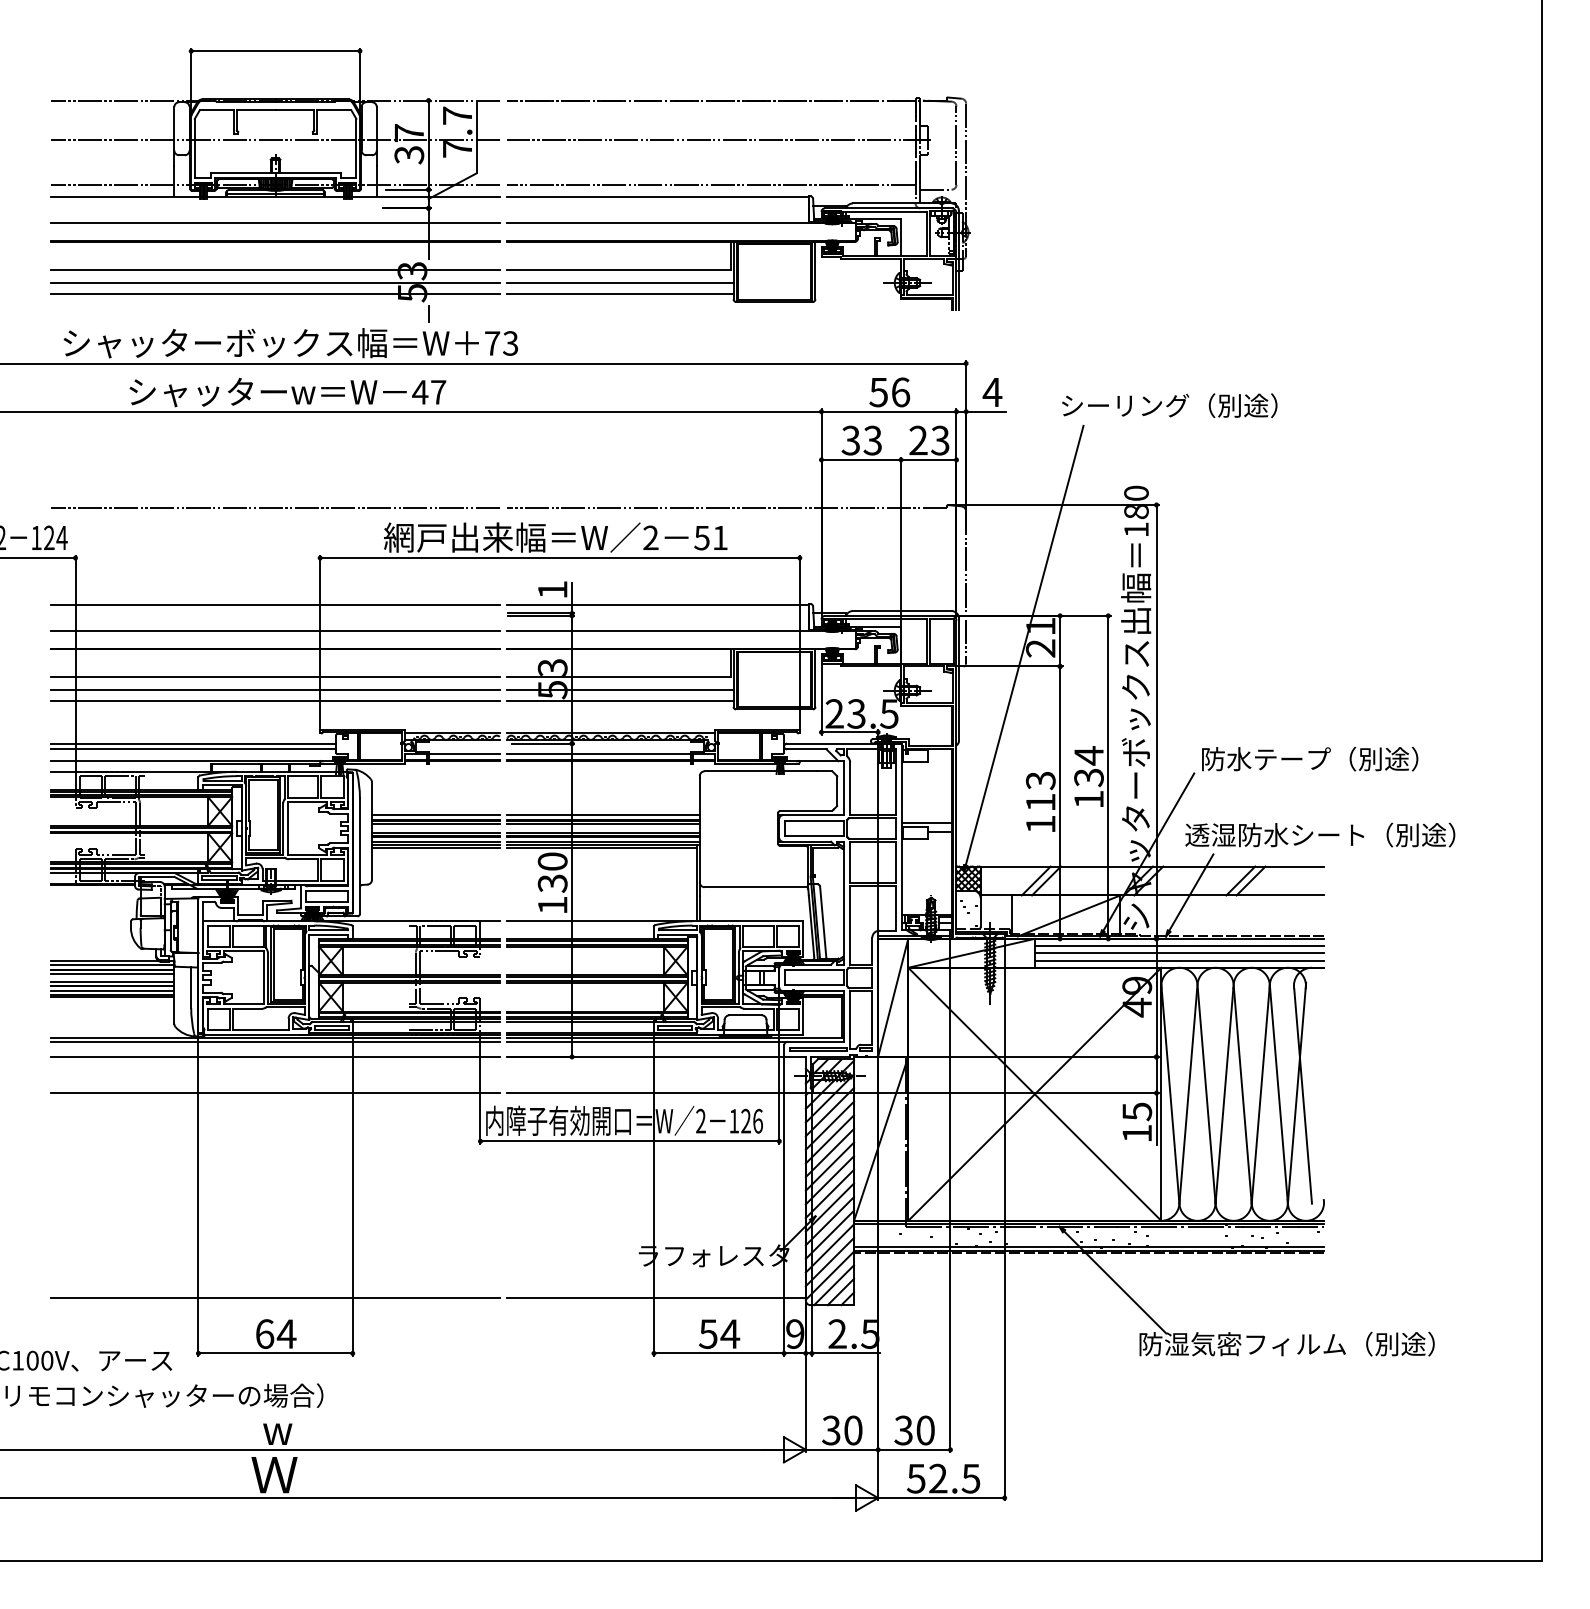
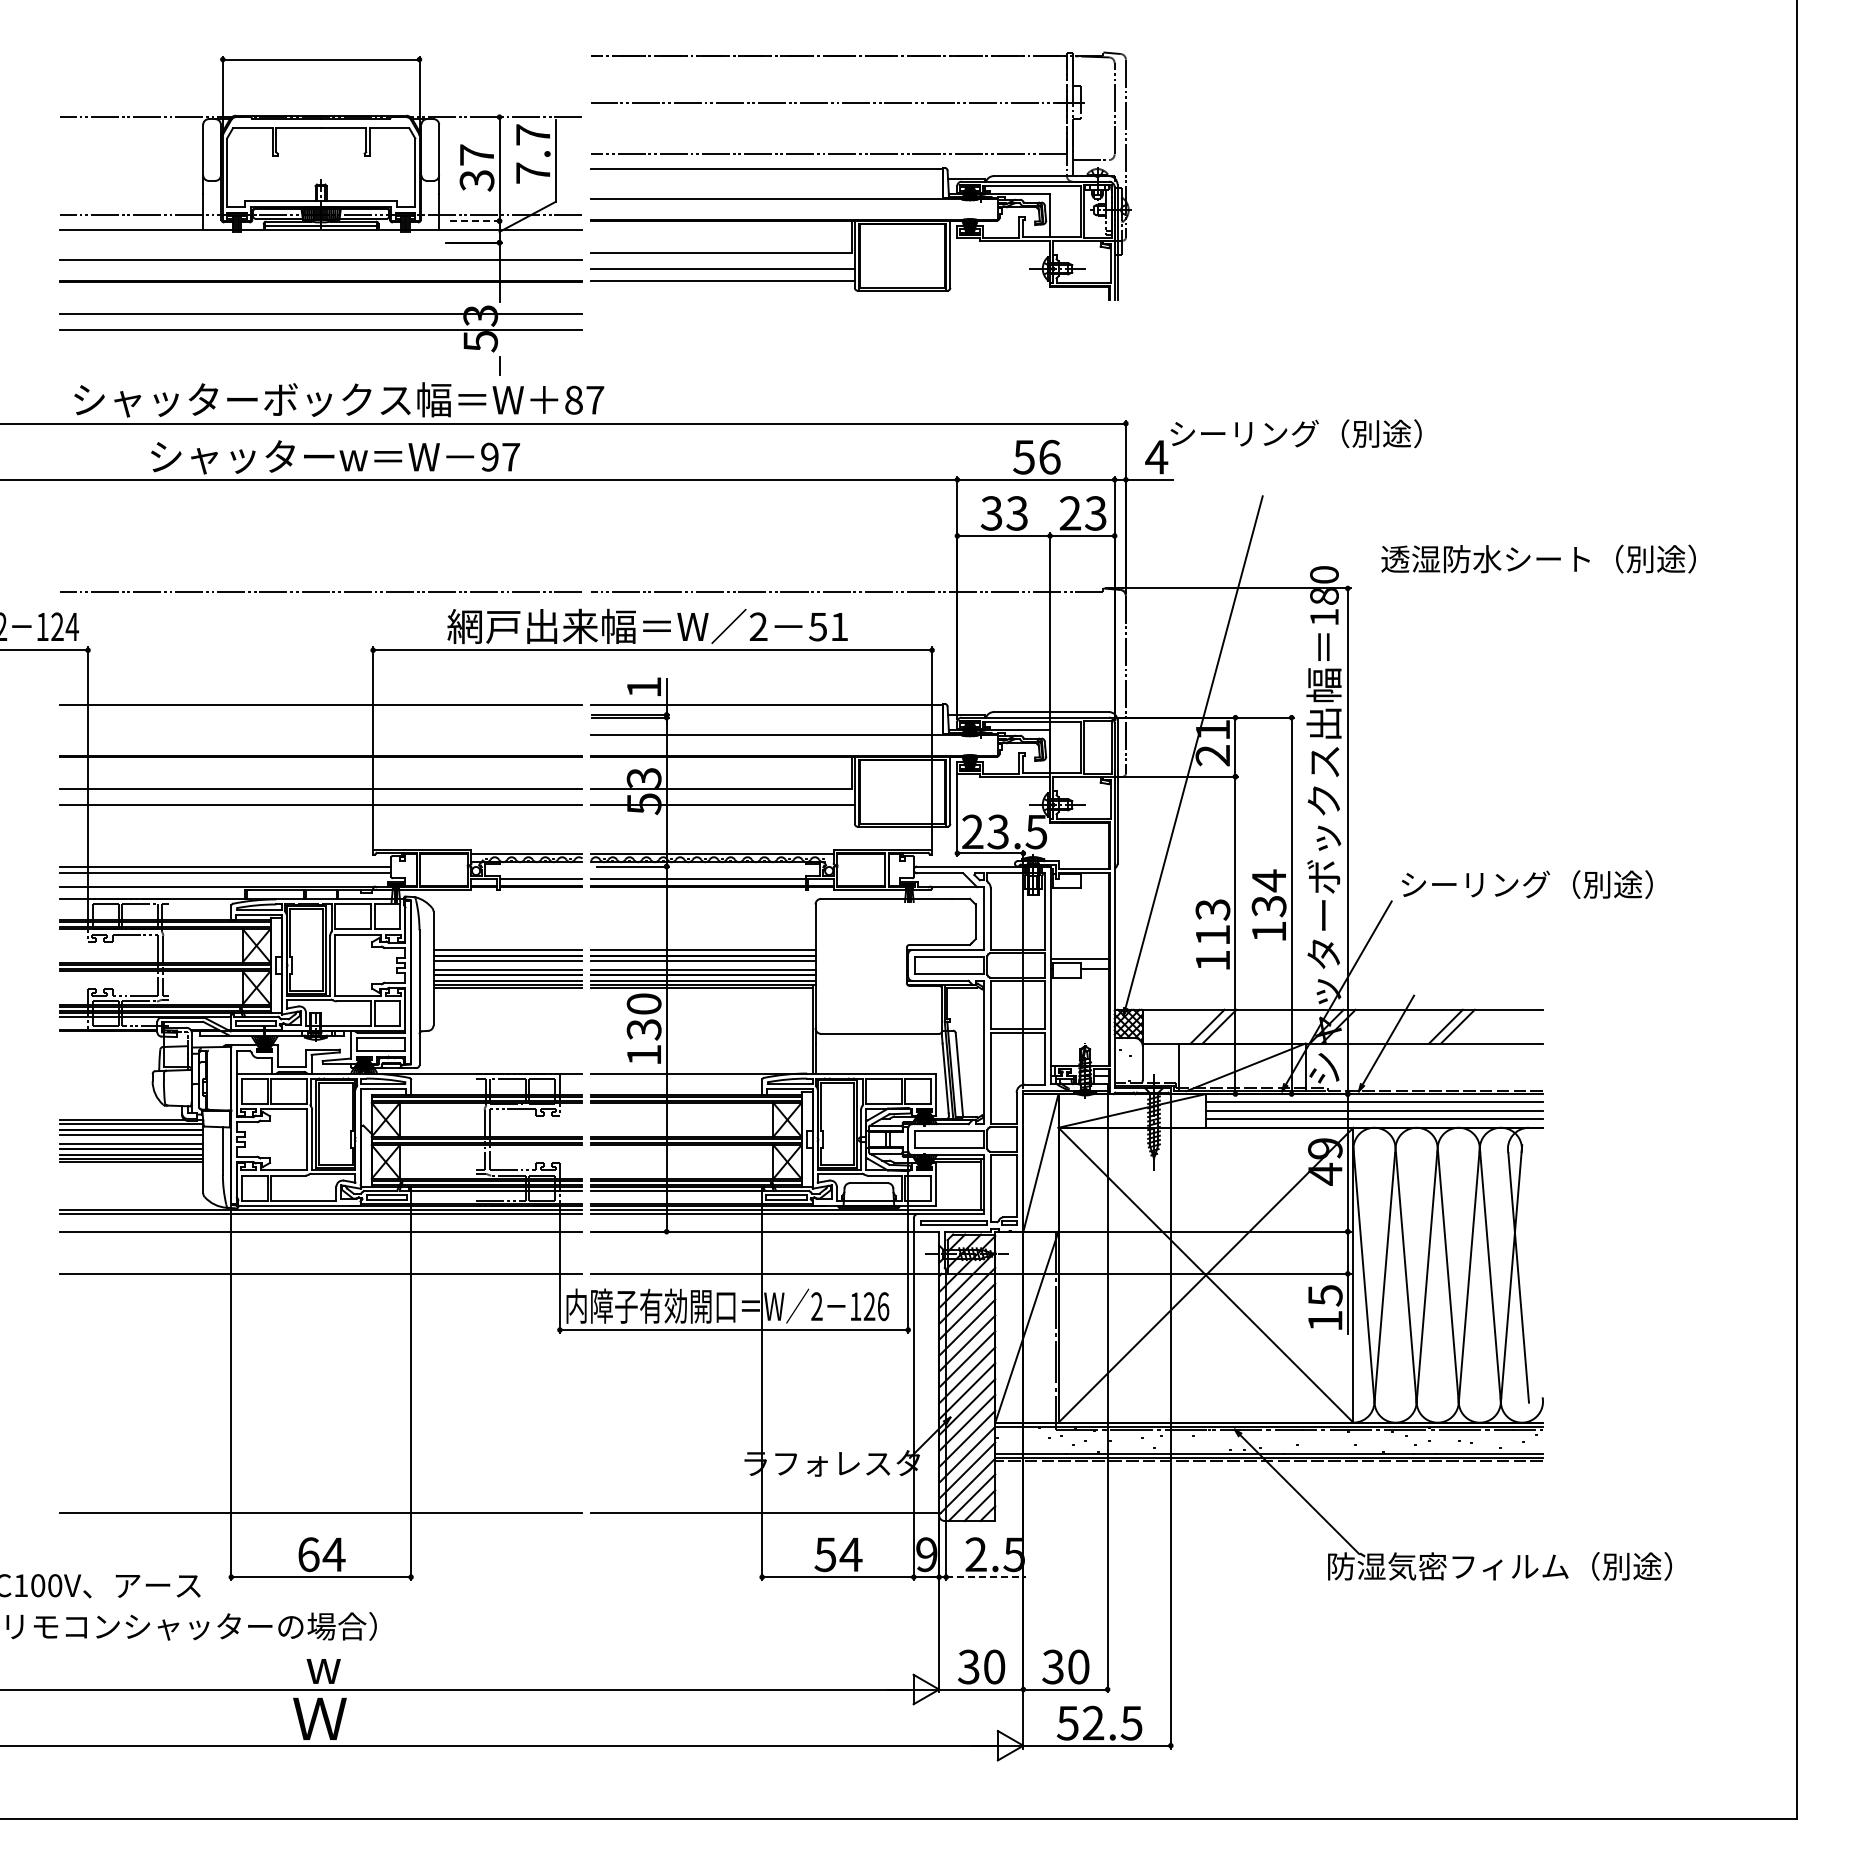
line: (274, 140) -> (320, 163), removed
line: (408, 190) -> (476, 221), solid -> dashed
part: (738, 202) -> (860, 175), moved
line: (274, 293) -> (320, 342), removed
text: (501, 342) -> (584, 399), 73 -> 87
text: (420, 391) -> (489, 456), 47 -> 97
text: (1169, 405) -> (1295, 433), moved
line: (274, 630) -> (320, 734), removed
line: (274, 701) -> (320, 817), removed
line: (619, 701) -> (722, 817), removed
text: (1266, 759) -> (1475, 884), 防水テープ（別途） -> シーリング（別途）
text: (1320, 834) -> (1538, 558), moved
line: (845, 1353) -> (985, 1577), solid -> dashed

